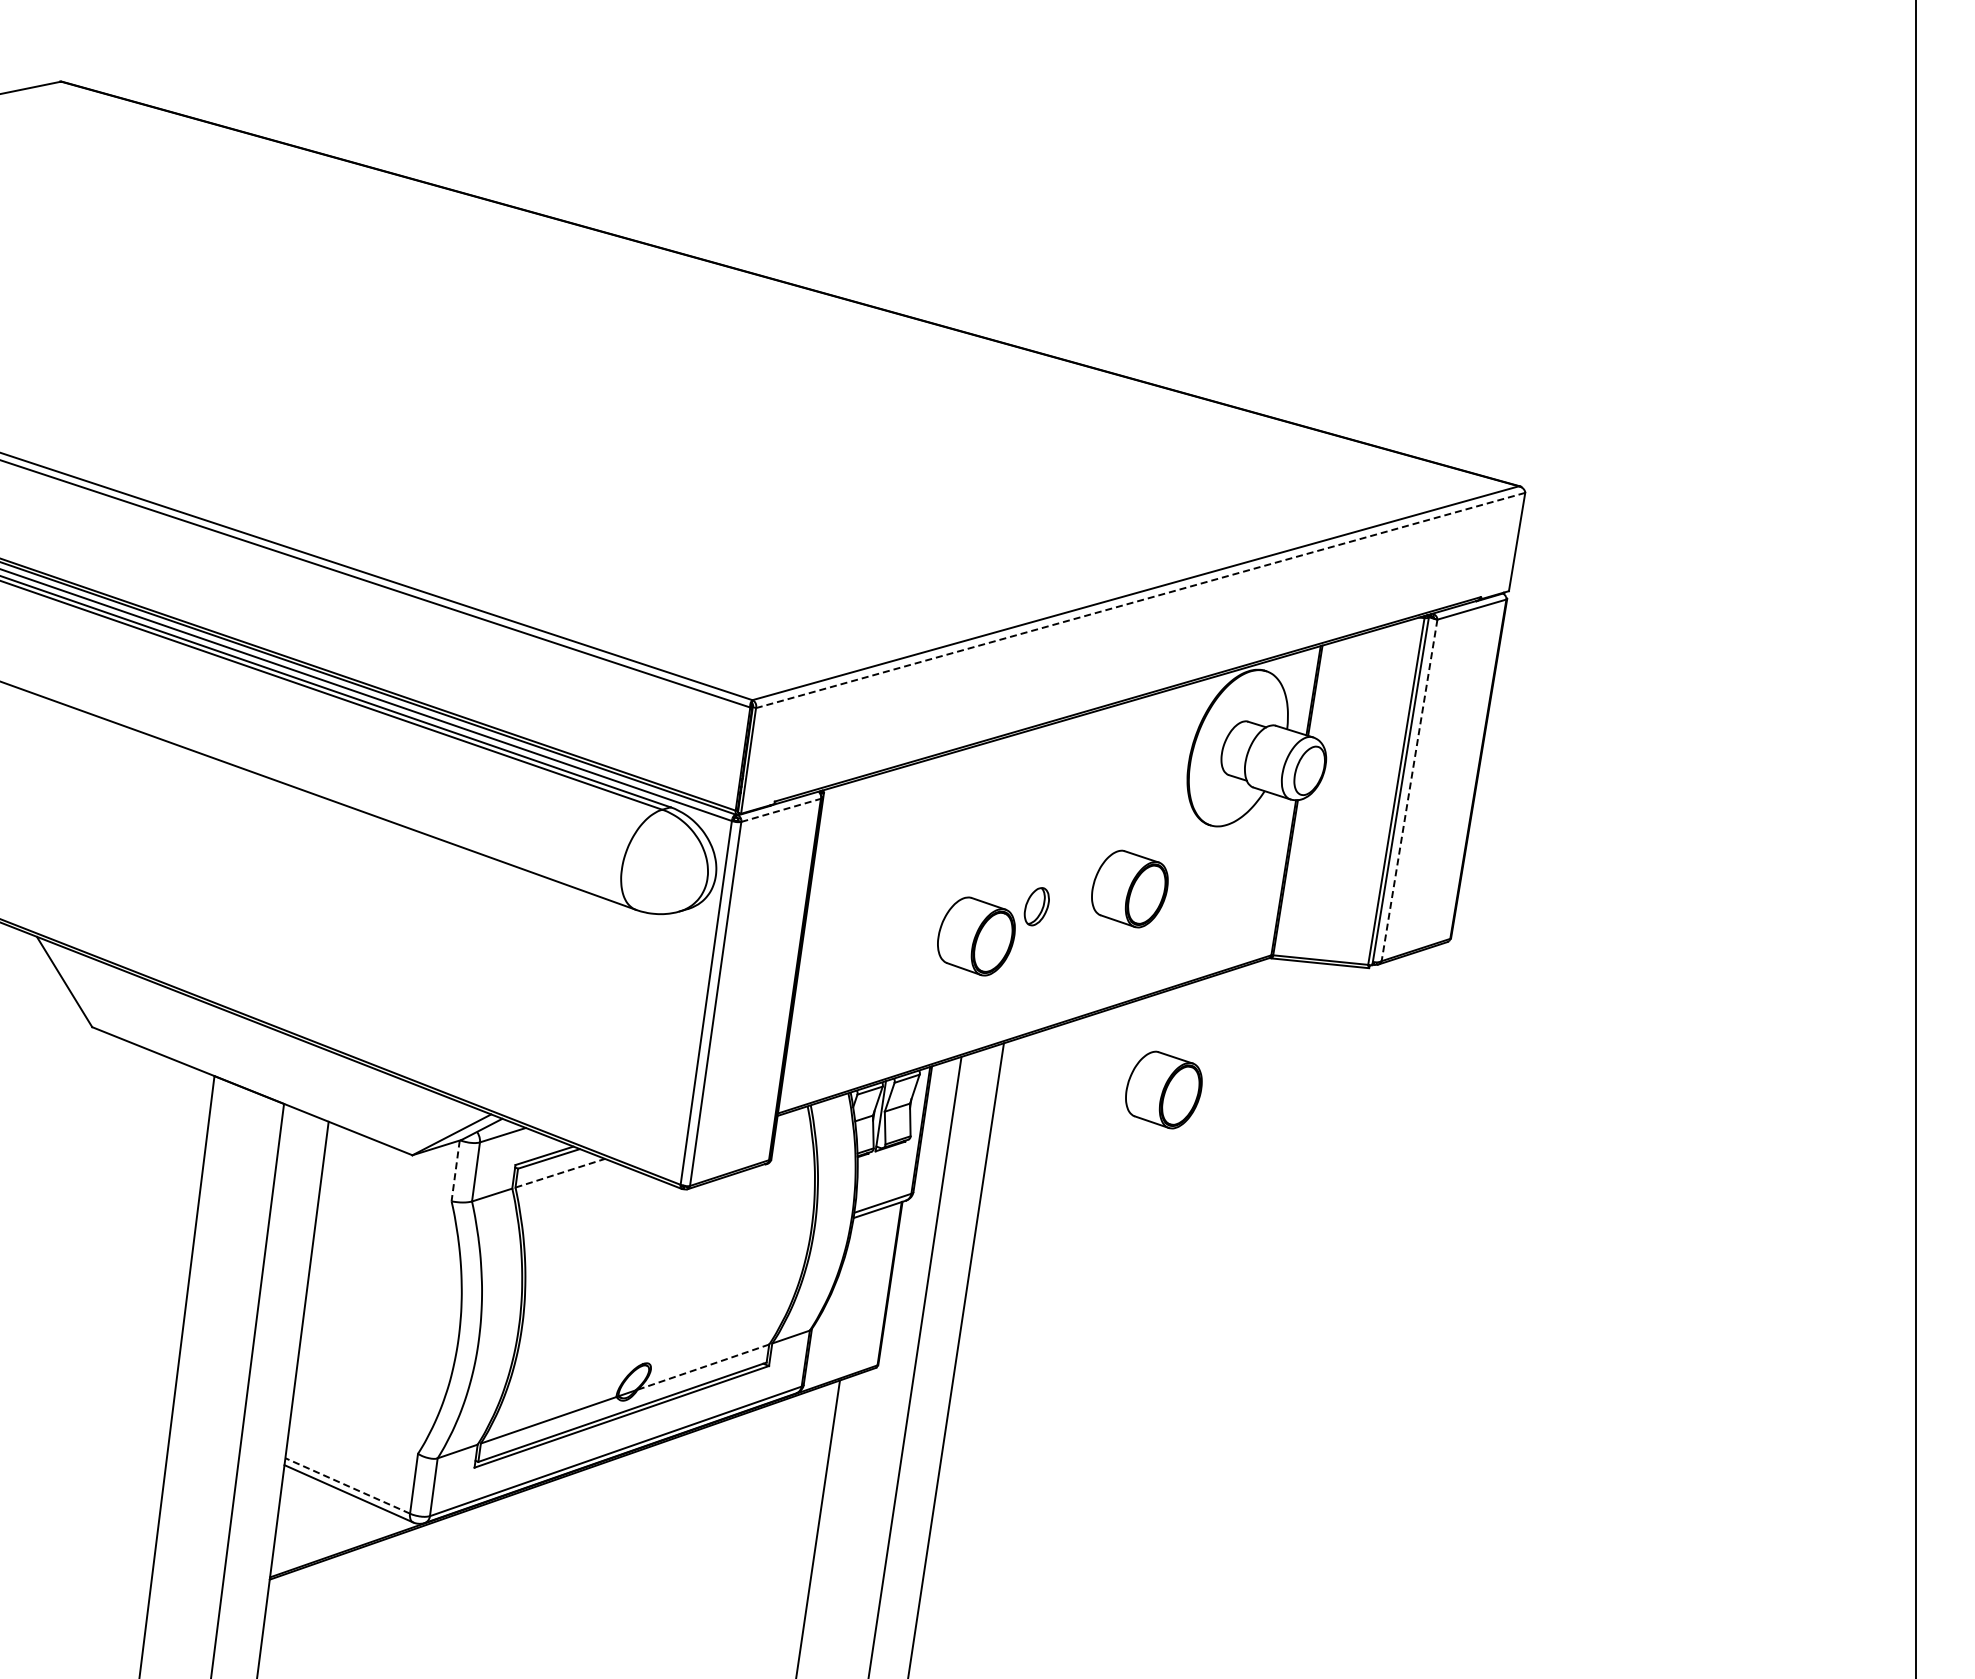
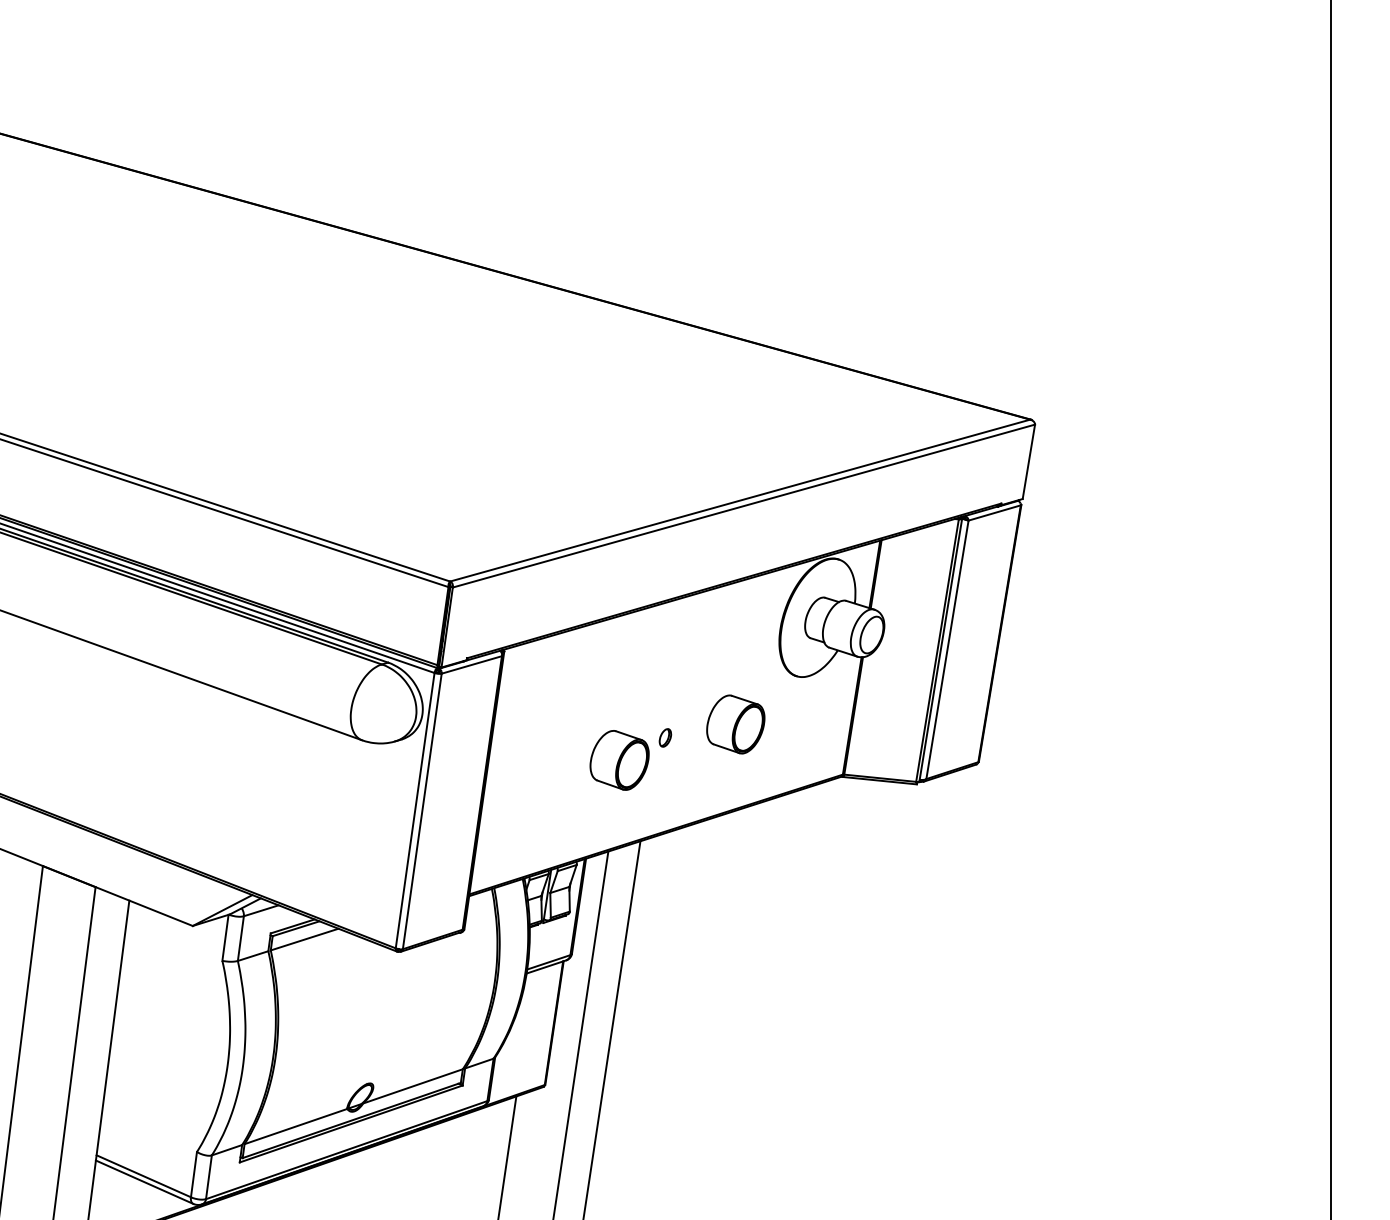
line: (1140, 600) -> (743, 506), dashed -> solid
line: (1409, 790) -> (947, 649), dashed -> solid
line: (781, 810) -> (472, 665), dashed -> solid
part: (1036, 906) -> (665, 737), size x0.62
part: (1163, 1089) -> (761, 876), removed
line: (455, 1170) -> (225, 937), dashed -> solid
line: (560, 1173) -> (304, 939), dashed -> solid
line: (703, 1367) -> (413, 1086), dashed -> solid
line: (347, 1485) -> (143, 1175), dashed -> solid

